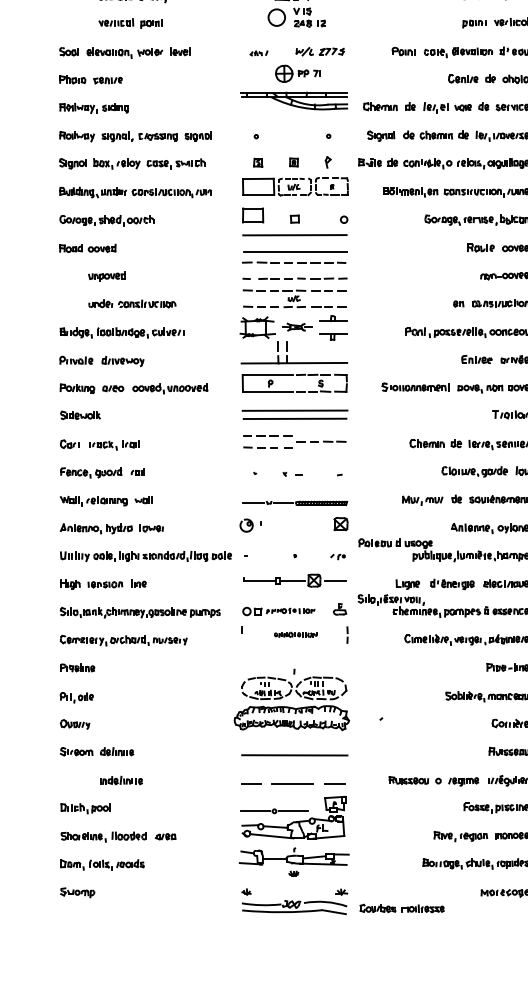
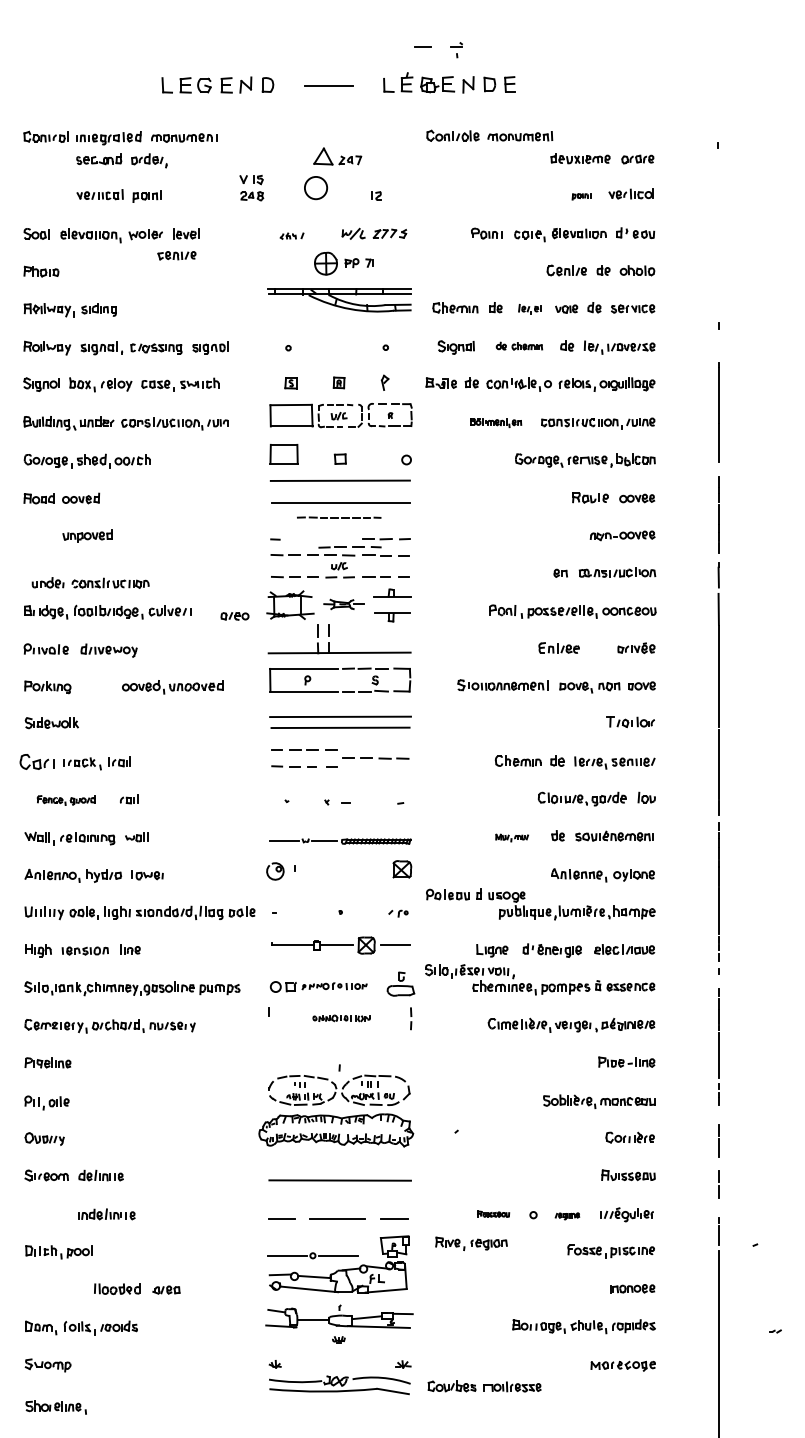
part: (302, 17) -> (251, 188), moved
part: (474, 23) -> (581, 196), size x0.6
part: (107, 80) -> (176, 255), moved
part: (435, 107) -> (529, 309), size x0.7
part: (428, 135) -> (519, 346), size x0.7
part: (410, 191) -> (495, 422), size x0.7
part: (293, 262) -> (338, 517), size x0.6
part: (281, 278) -> (349, 547), moved
part: (132, 303) -> (90, 582), moved
part: (476, 359) -> (558, 647), moved
part: (112, 388) -> (234, 616), moved
part: (69, 443) -> (37, 761), size x1.4
part: (90, 472) -> (65, 800), size x0.7
part: (422, 500) -> (511, 837), size x0.6
part: (339, 608) -> (400, 983), size x1.6
part: (408, 779) -> (493, 1213), size x0.6
part: (463, 782) -> (567, 1216), size x0.6
part: (460, 836) -> (471, 1243), moved
part: (83, 837) -> (55, 1407), moved

